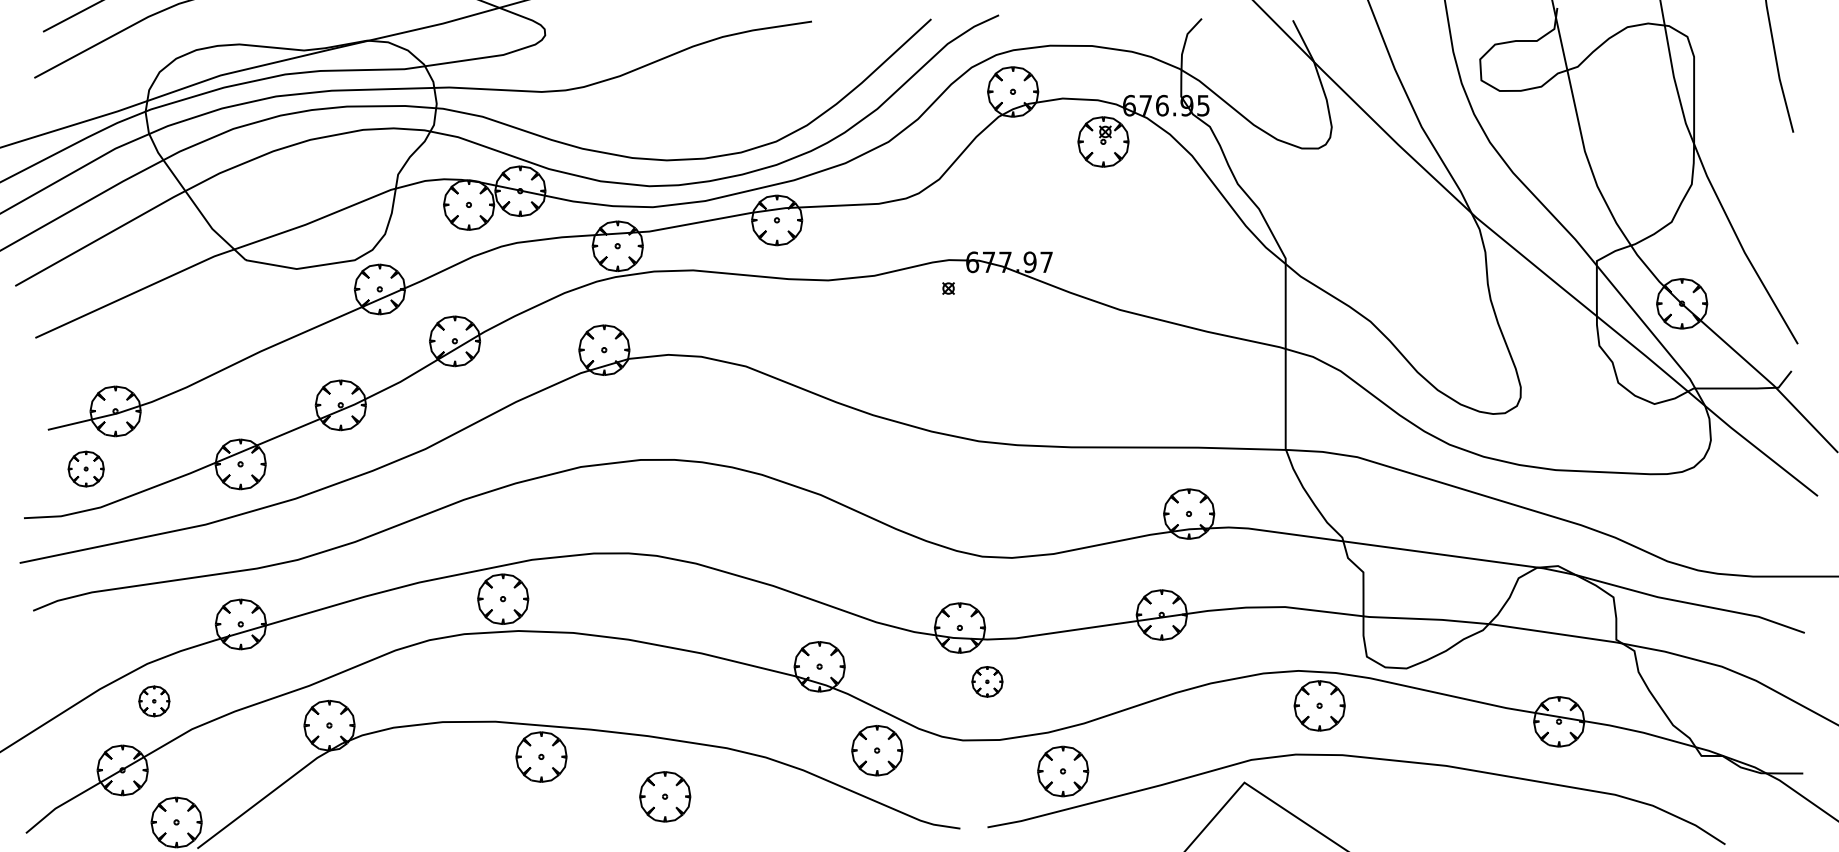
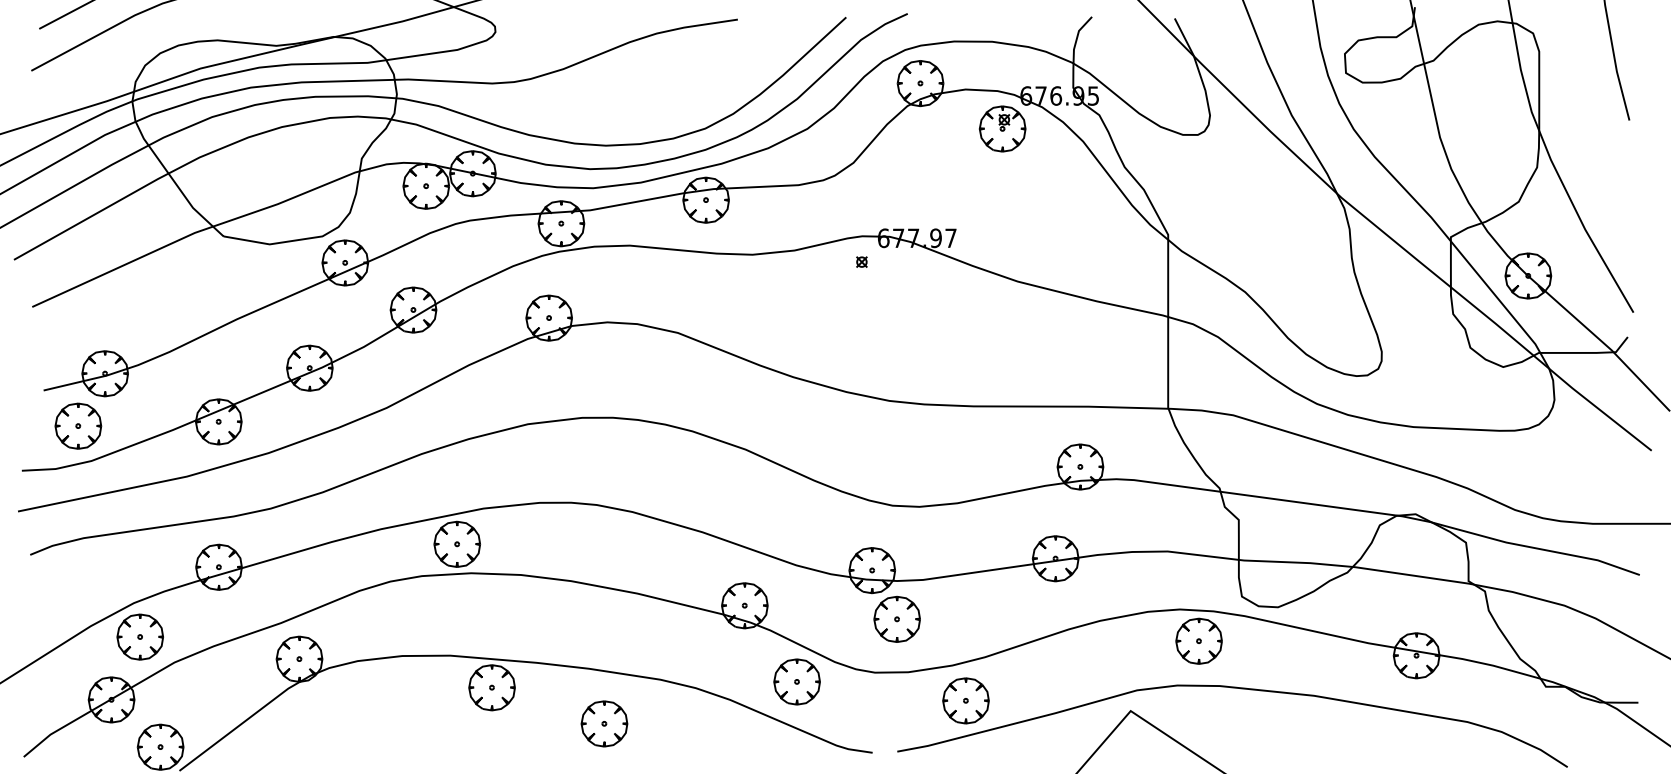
part: (86, 468) -> (78, 425), size x1.43
part: (987, 681) -> (897, 619), size x1.67
part: (154, 701) -> (140, 637), size x1.67

